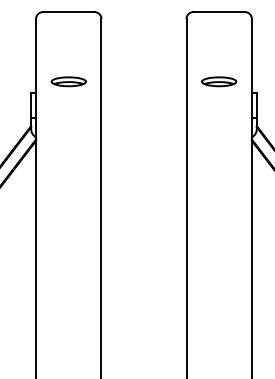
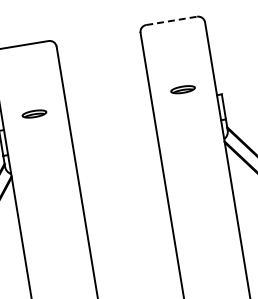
line: (219, 12) -> (172, 21), solid -> dashed
part: (68, 81) -> (34, 113), size x0.7
part: (219, 81) -> (183, 89), size x0.7

